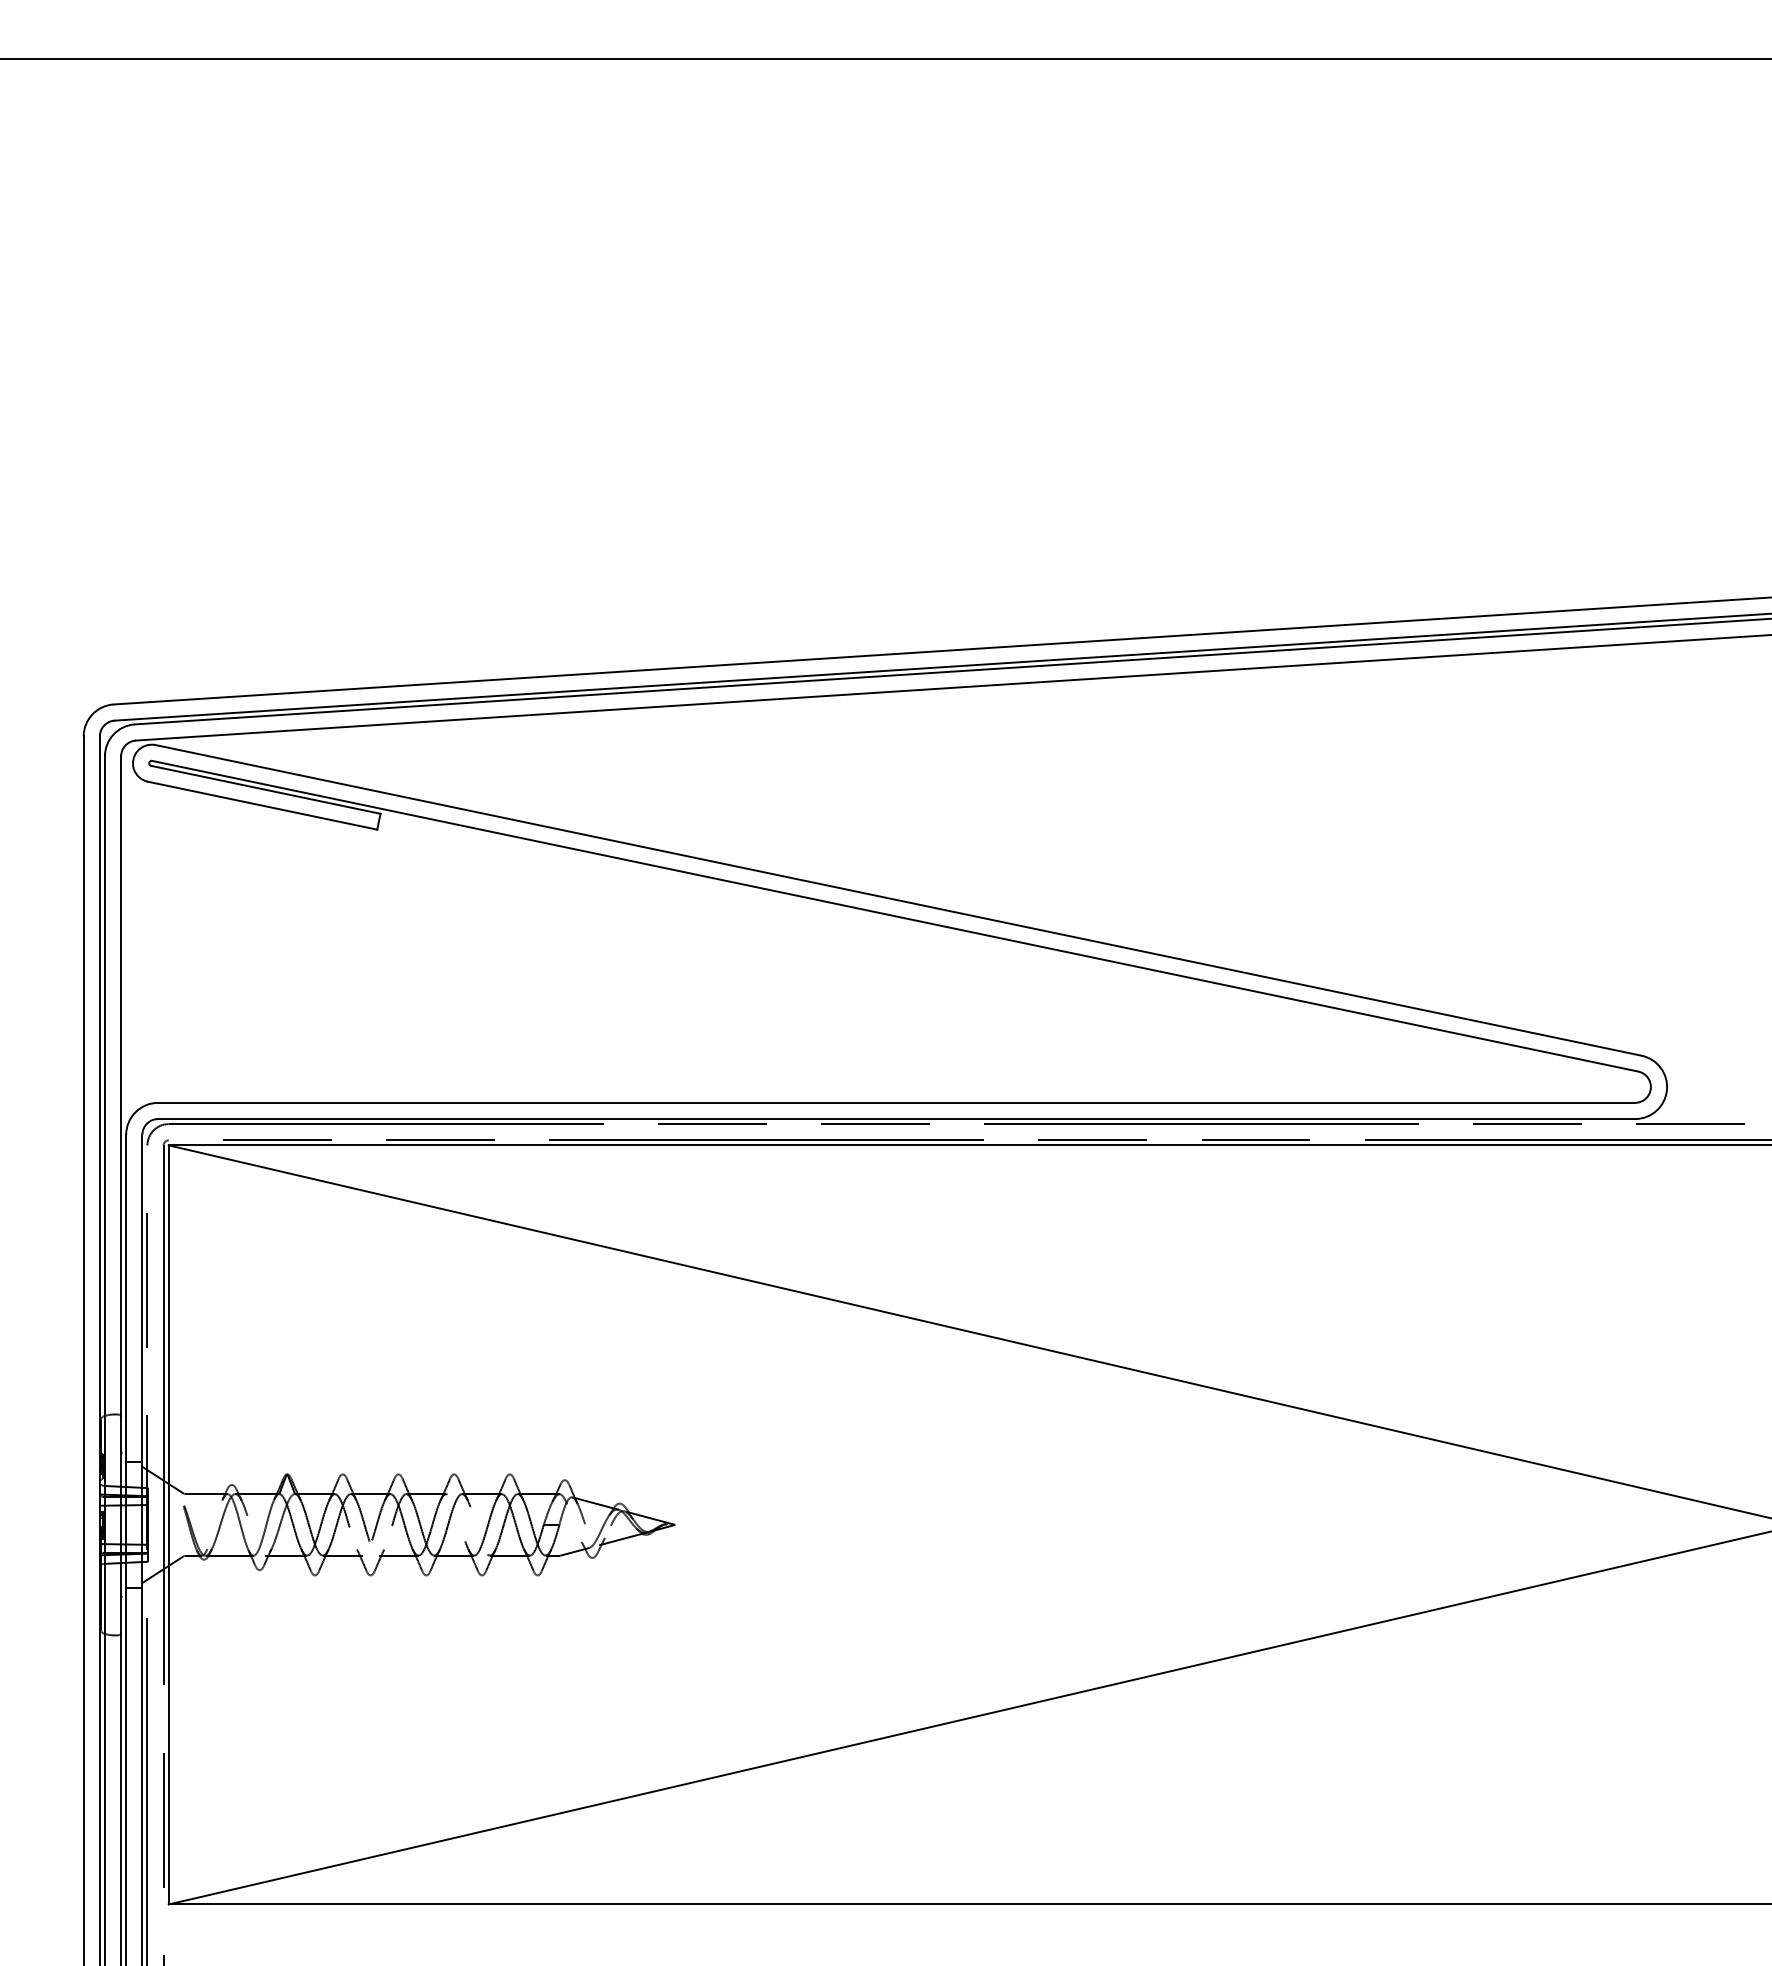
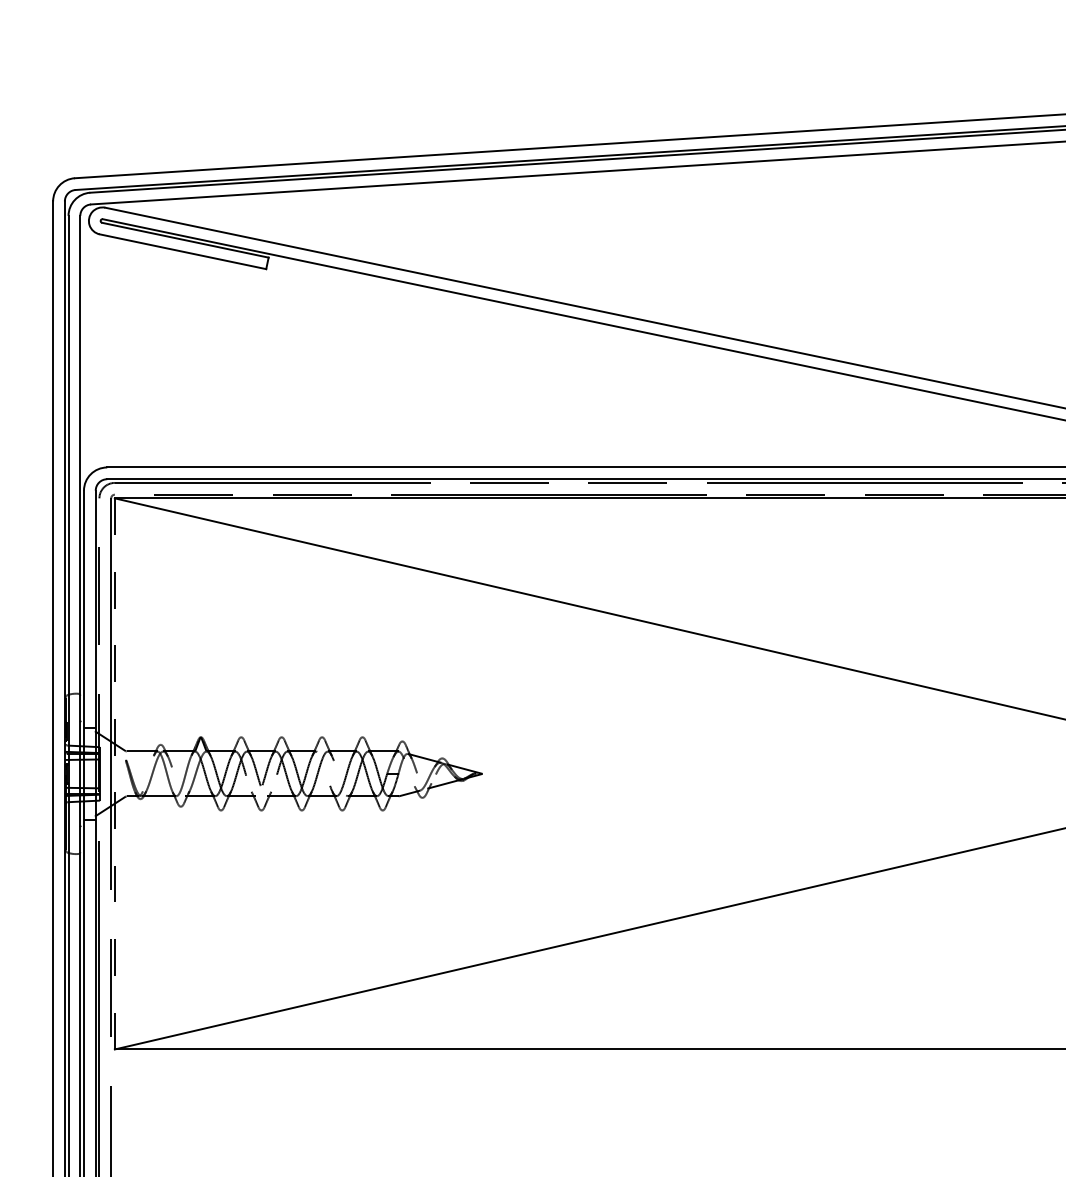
line: (168, 1524) -> (114, 773), solid -> dashed

